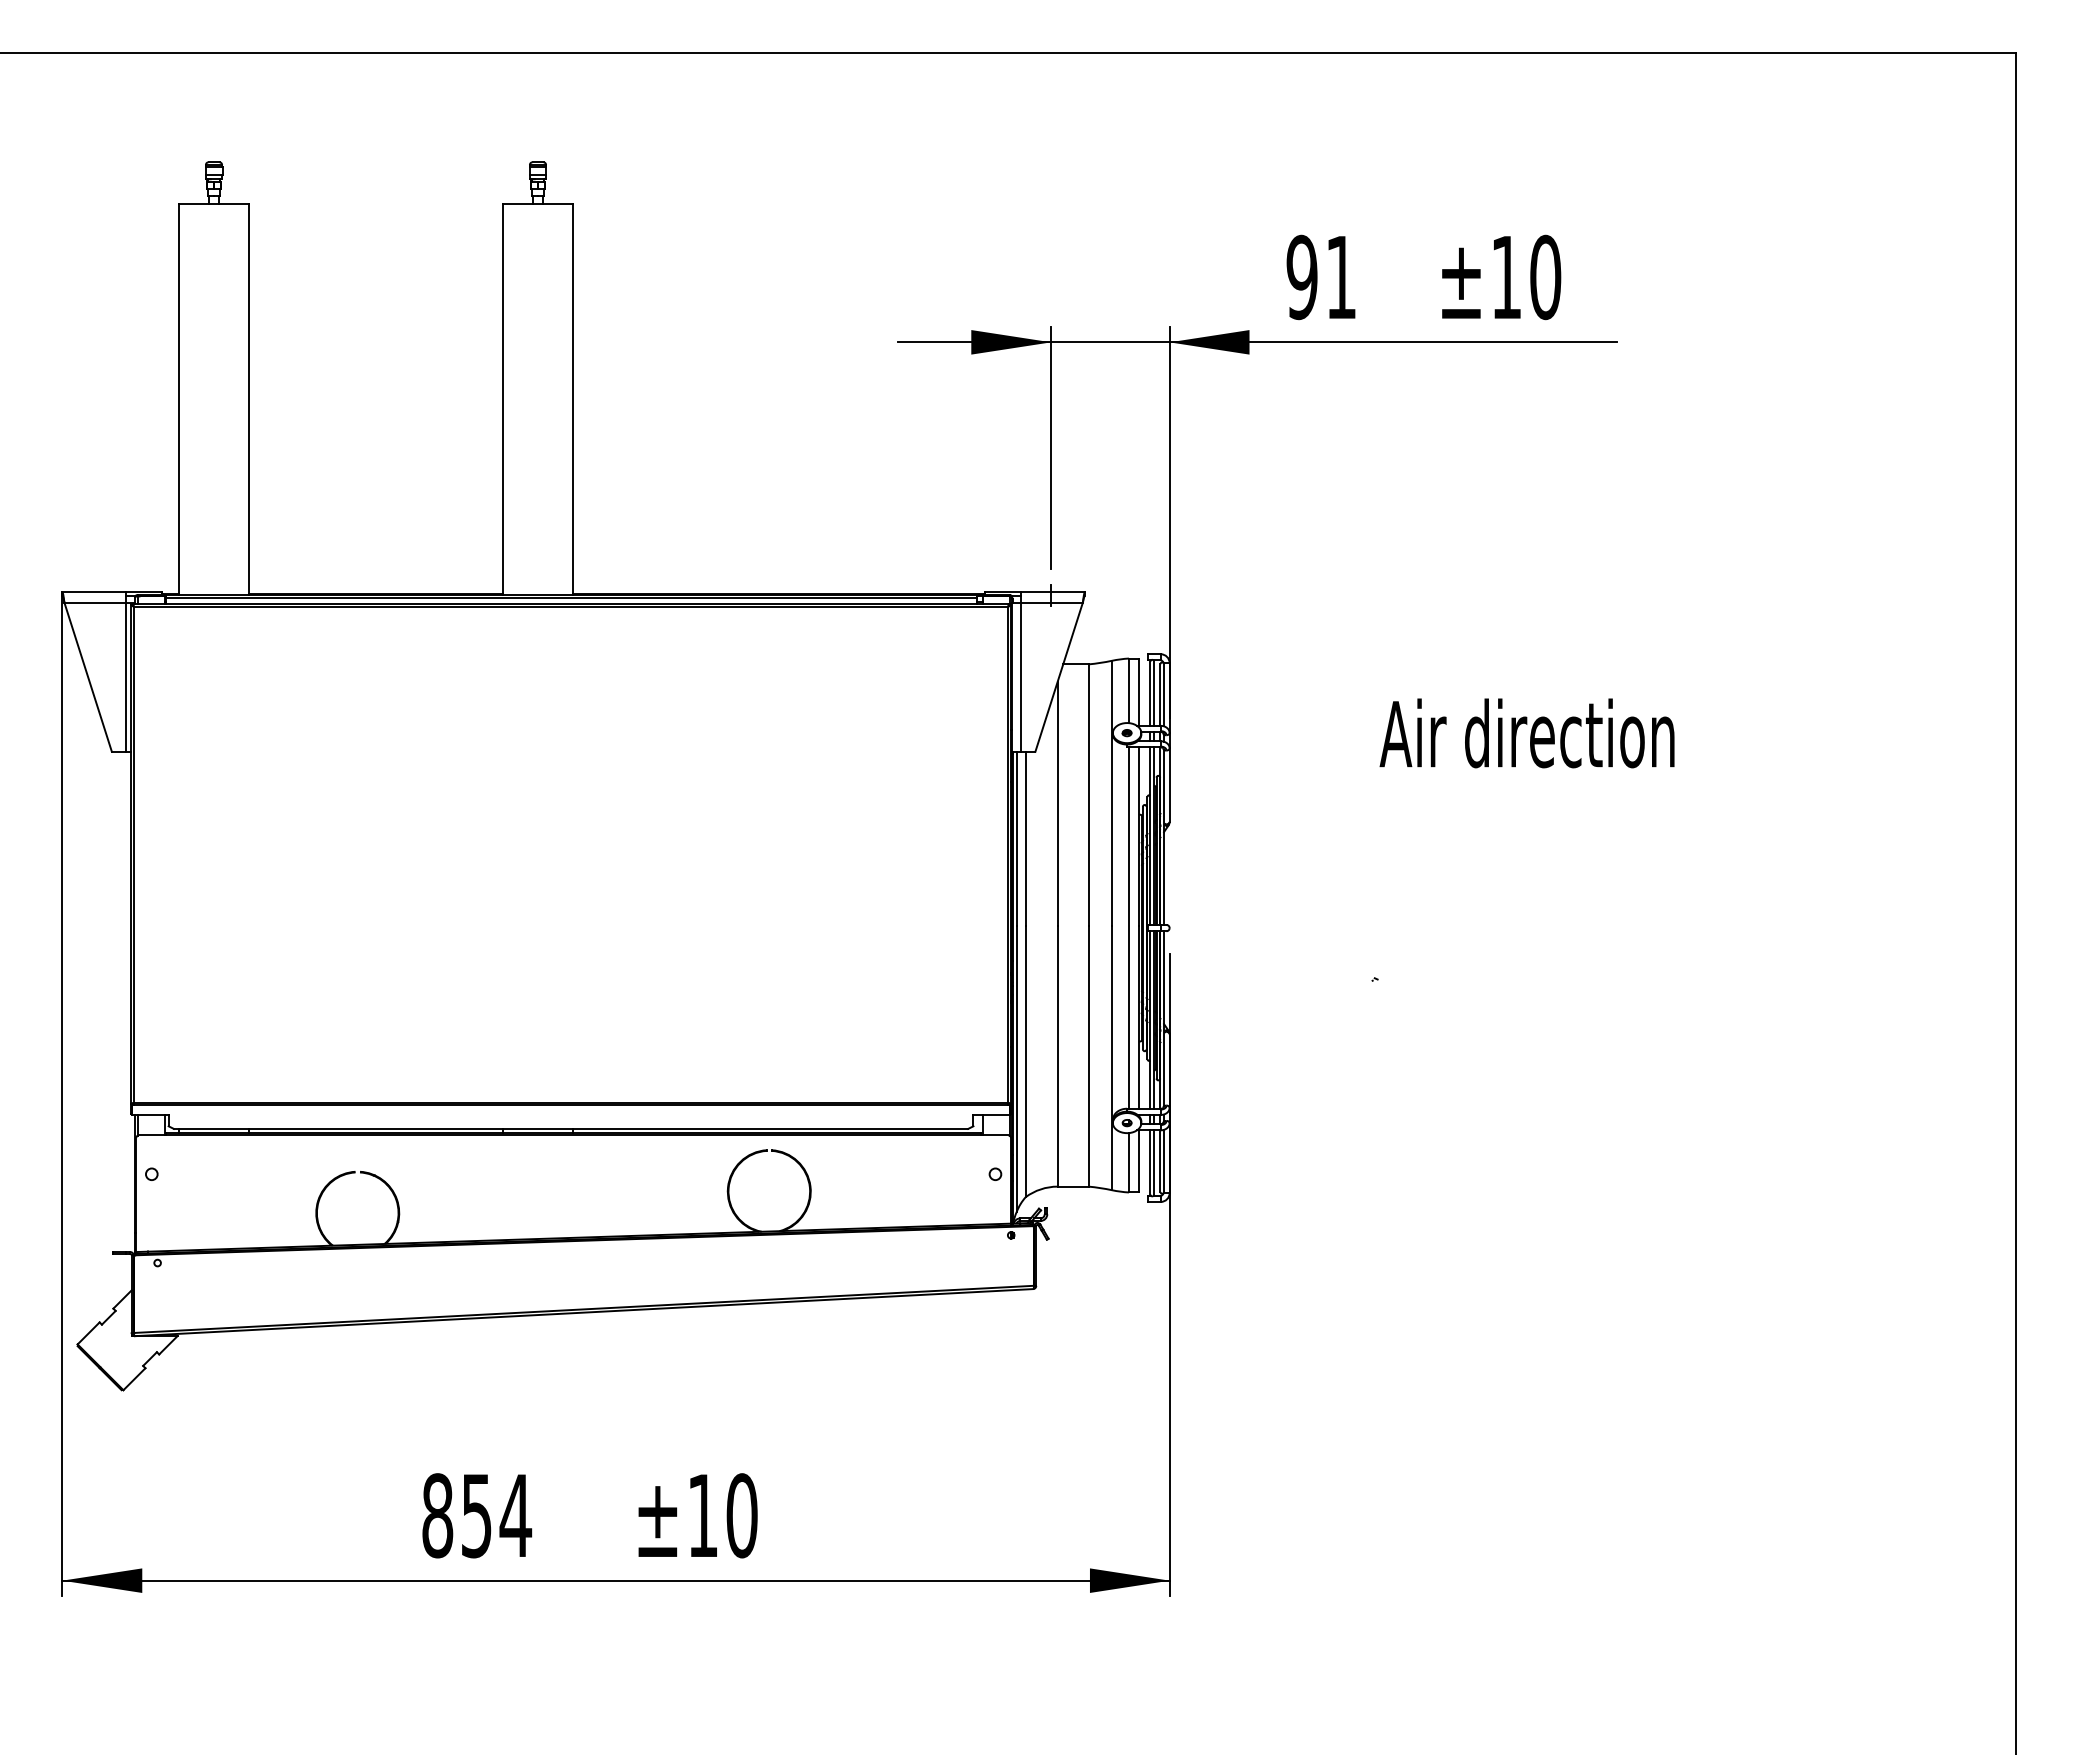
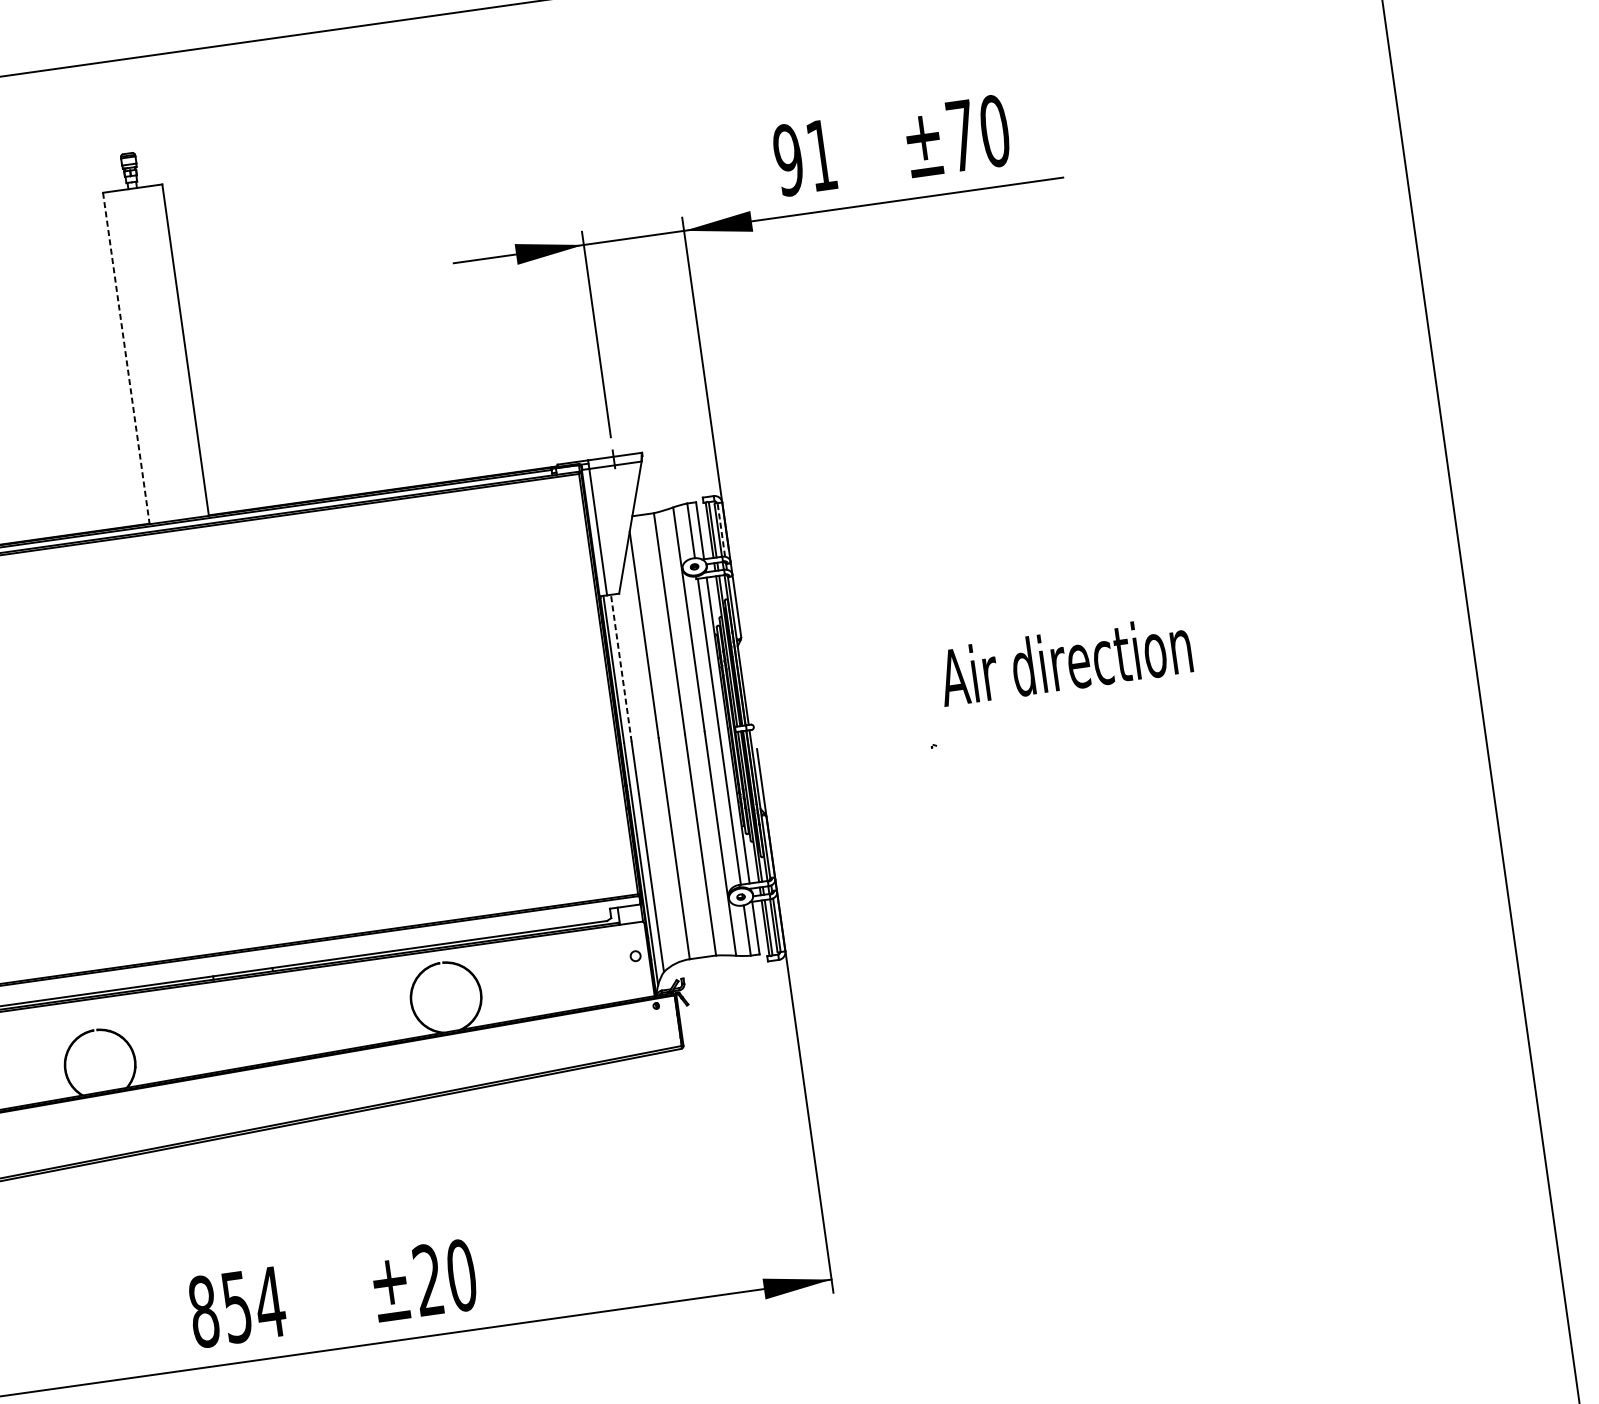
text: (1506, 277) -> (961, 135), ±10 -> ±70
line: (503, 399) -> (126, 358), solid -> dashed
line: (1164, 695) -> (721, 530), solid -> dashed
text: (1526, 733) -> (1064, 661), moved
line: (1025, 838) -> (621, 668), solid -> dashed
text: (702, 1514) -> (428, 1279), ±10 -> ±20

